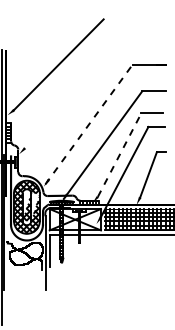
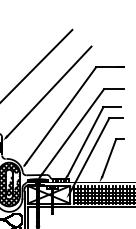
line: (74, 94) -> (48, 91), added
line: (89, 124) -> (60, 116), dashed -> solid
line: (119, 154) -> (85, 141), dashed -> solid

